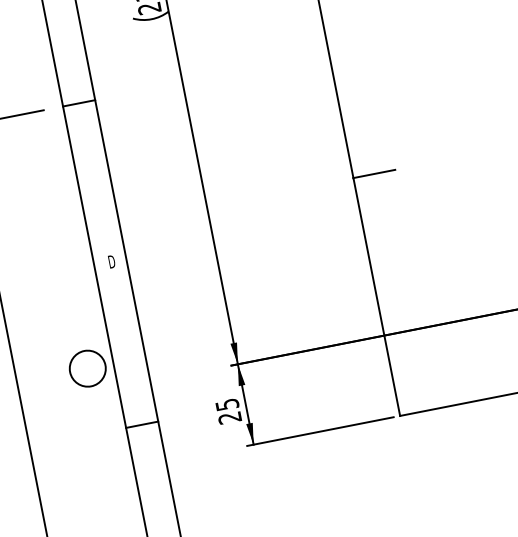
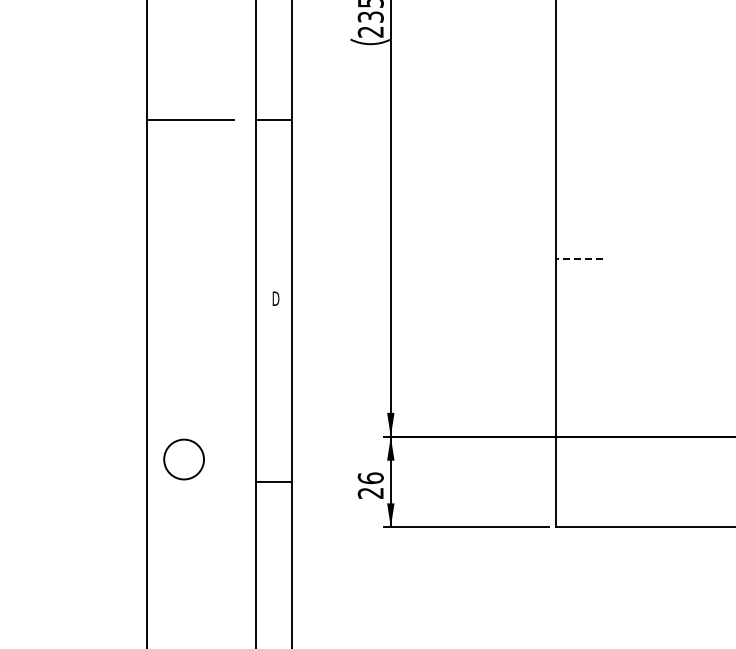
line: (374, 174) -> (579, 259), solid -> dashed
circle: (87, 368) -> (183, 459), moved
text: (227, 404) -> (370, 478), 25 -> 26

